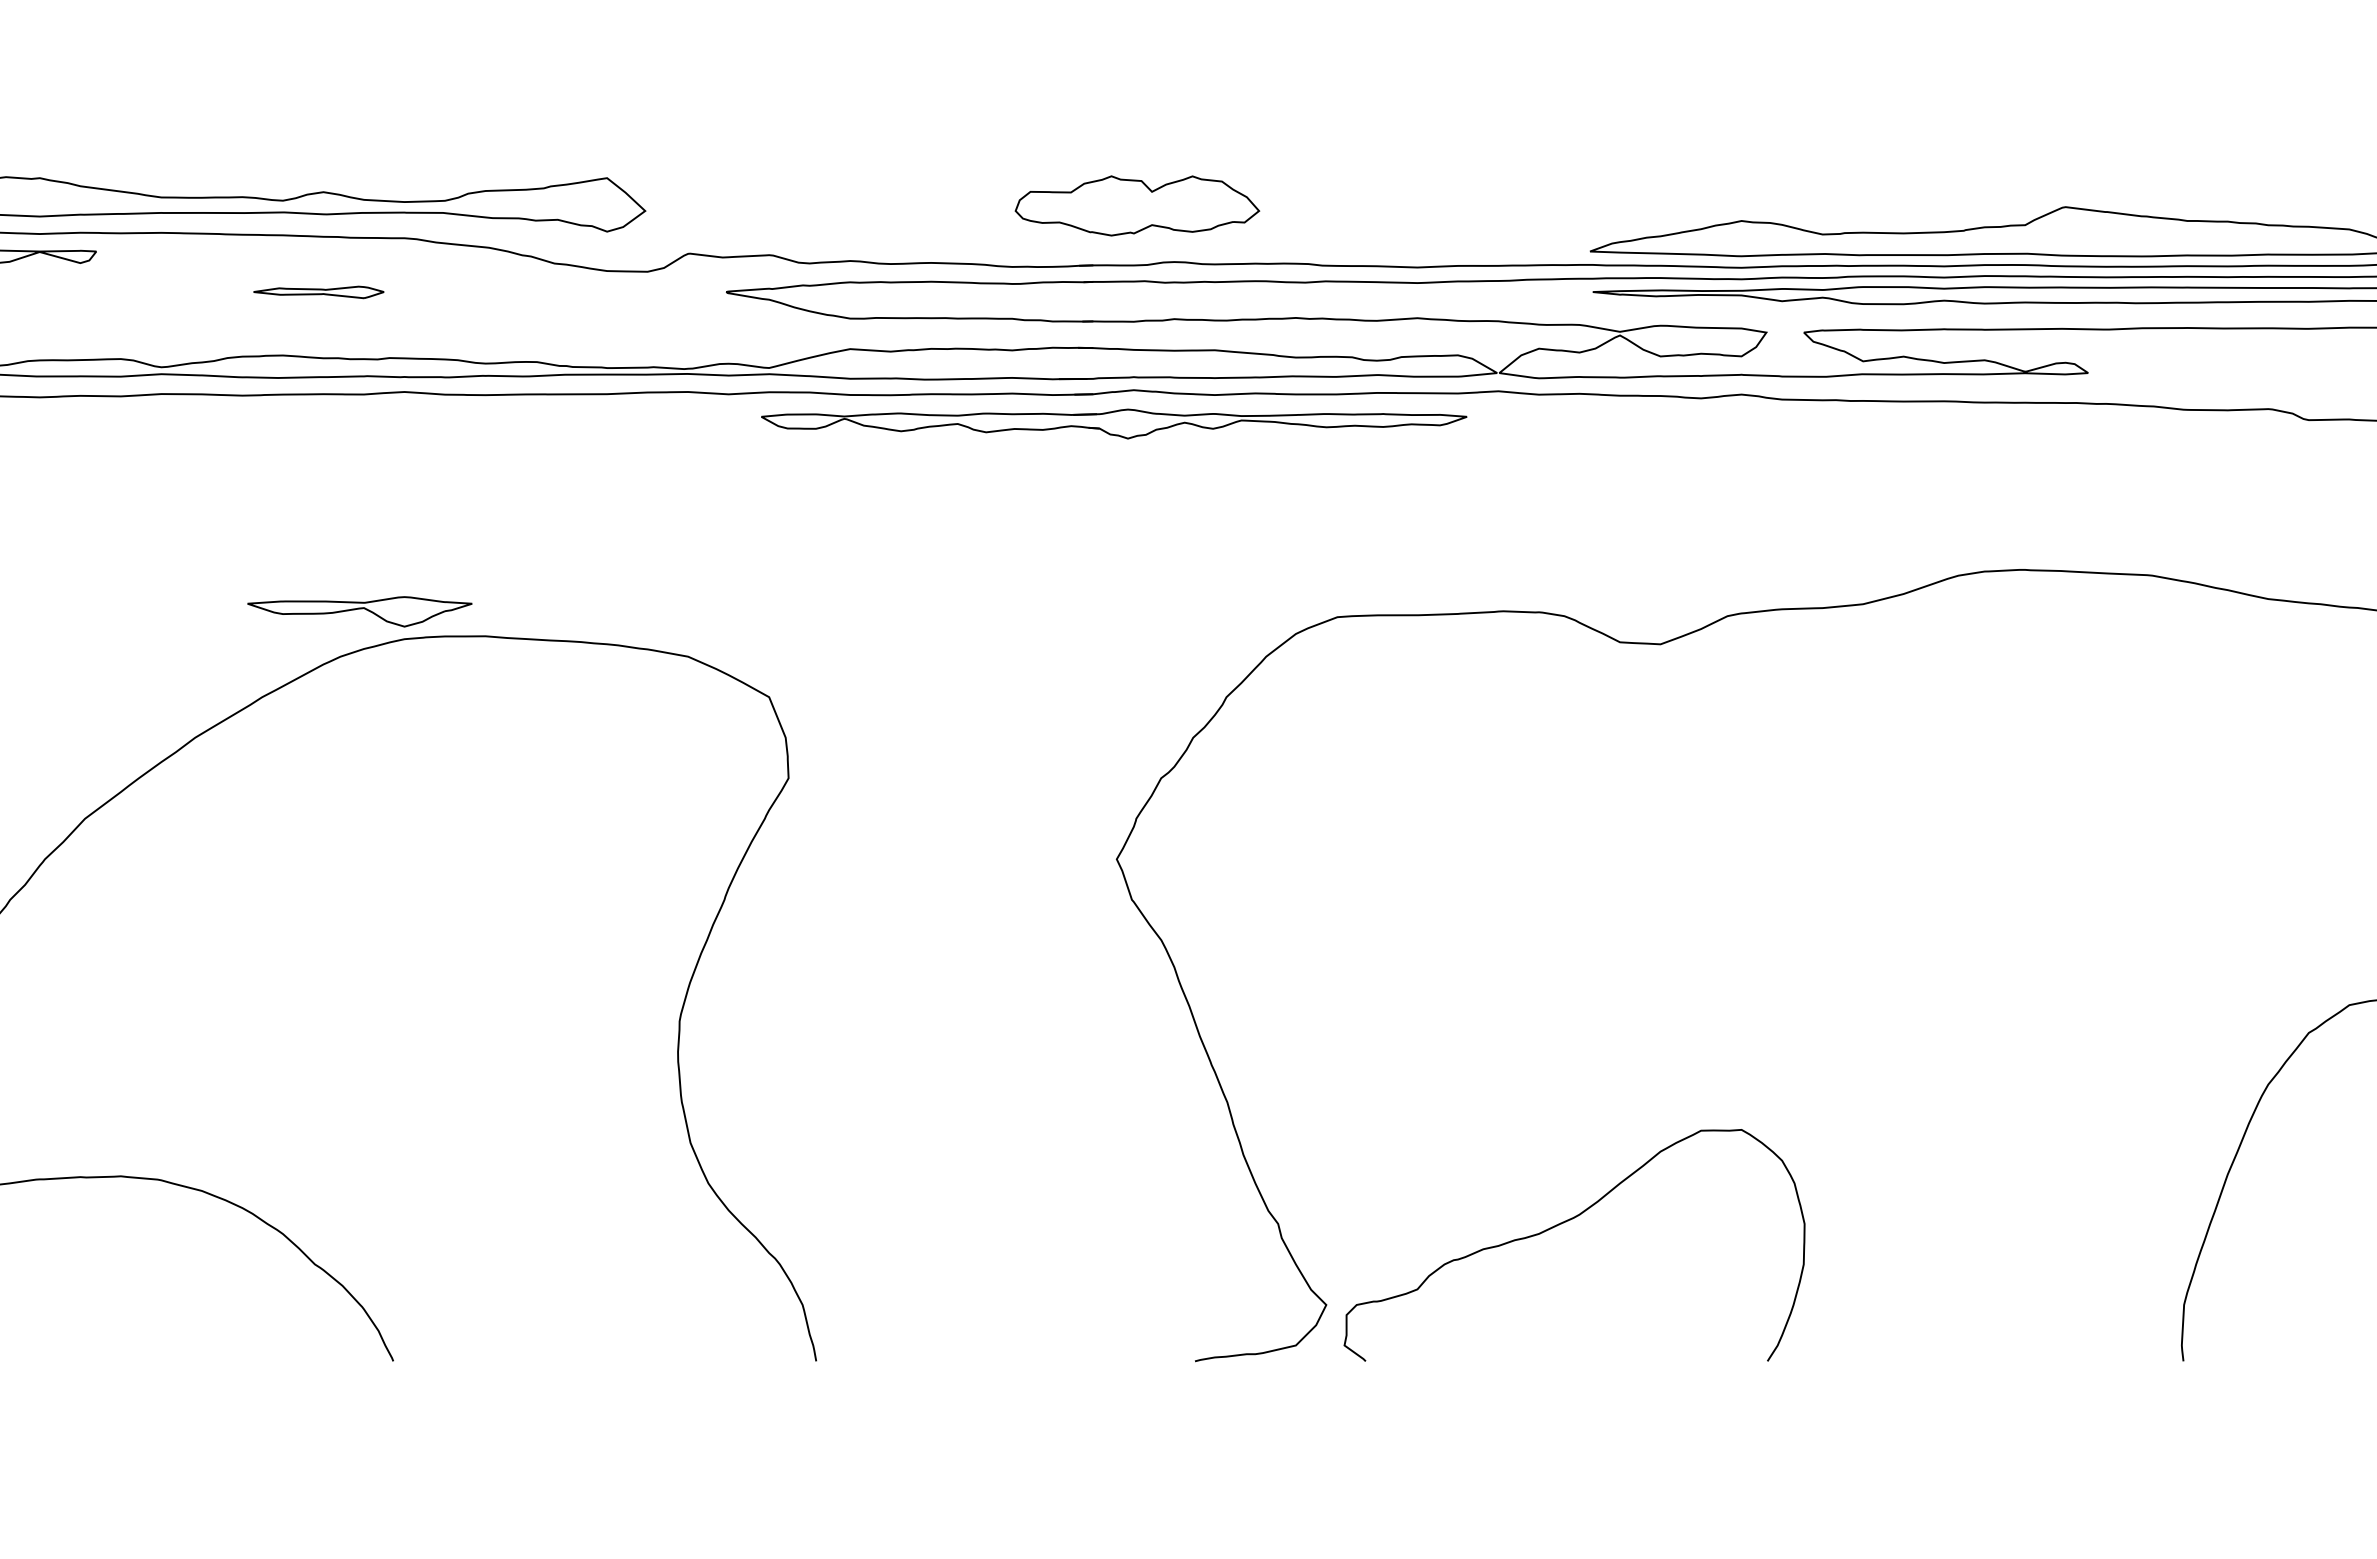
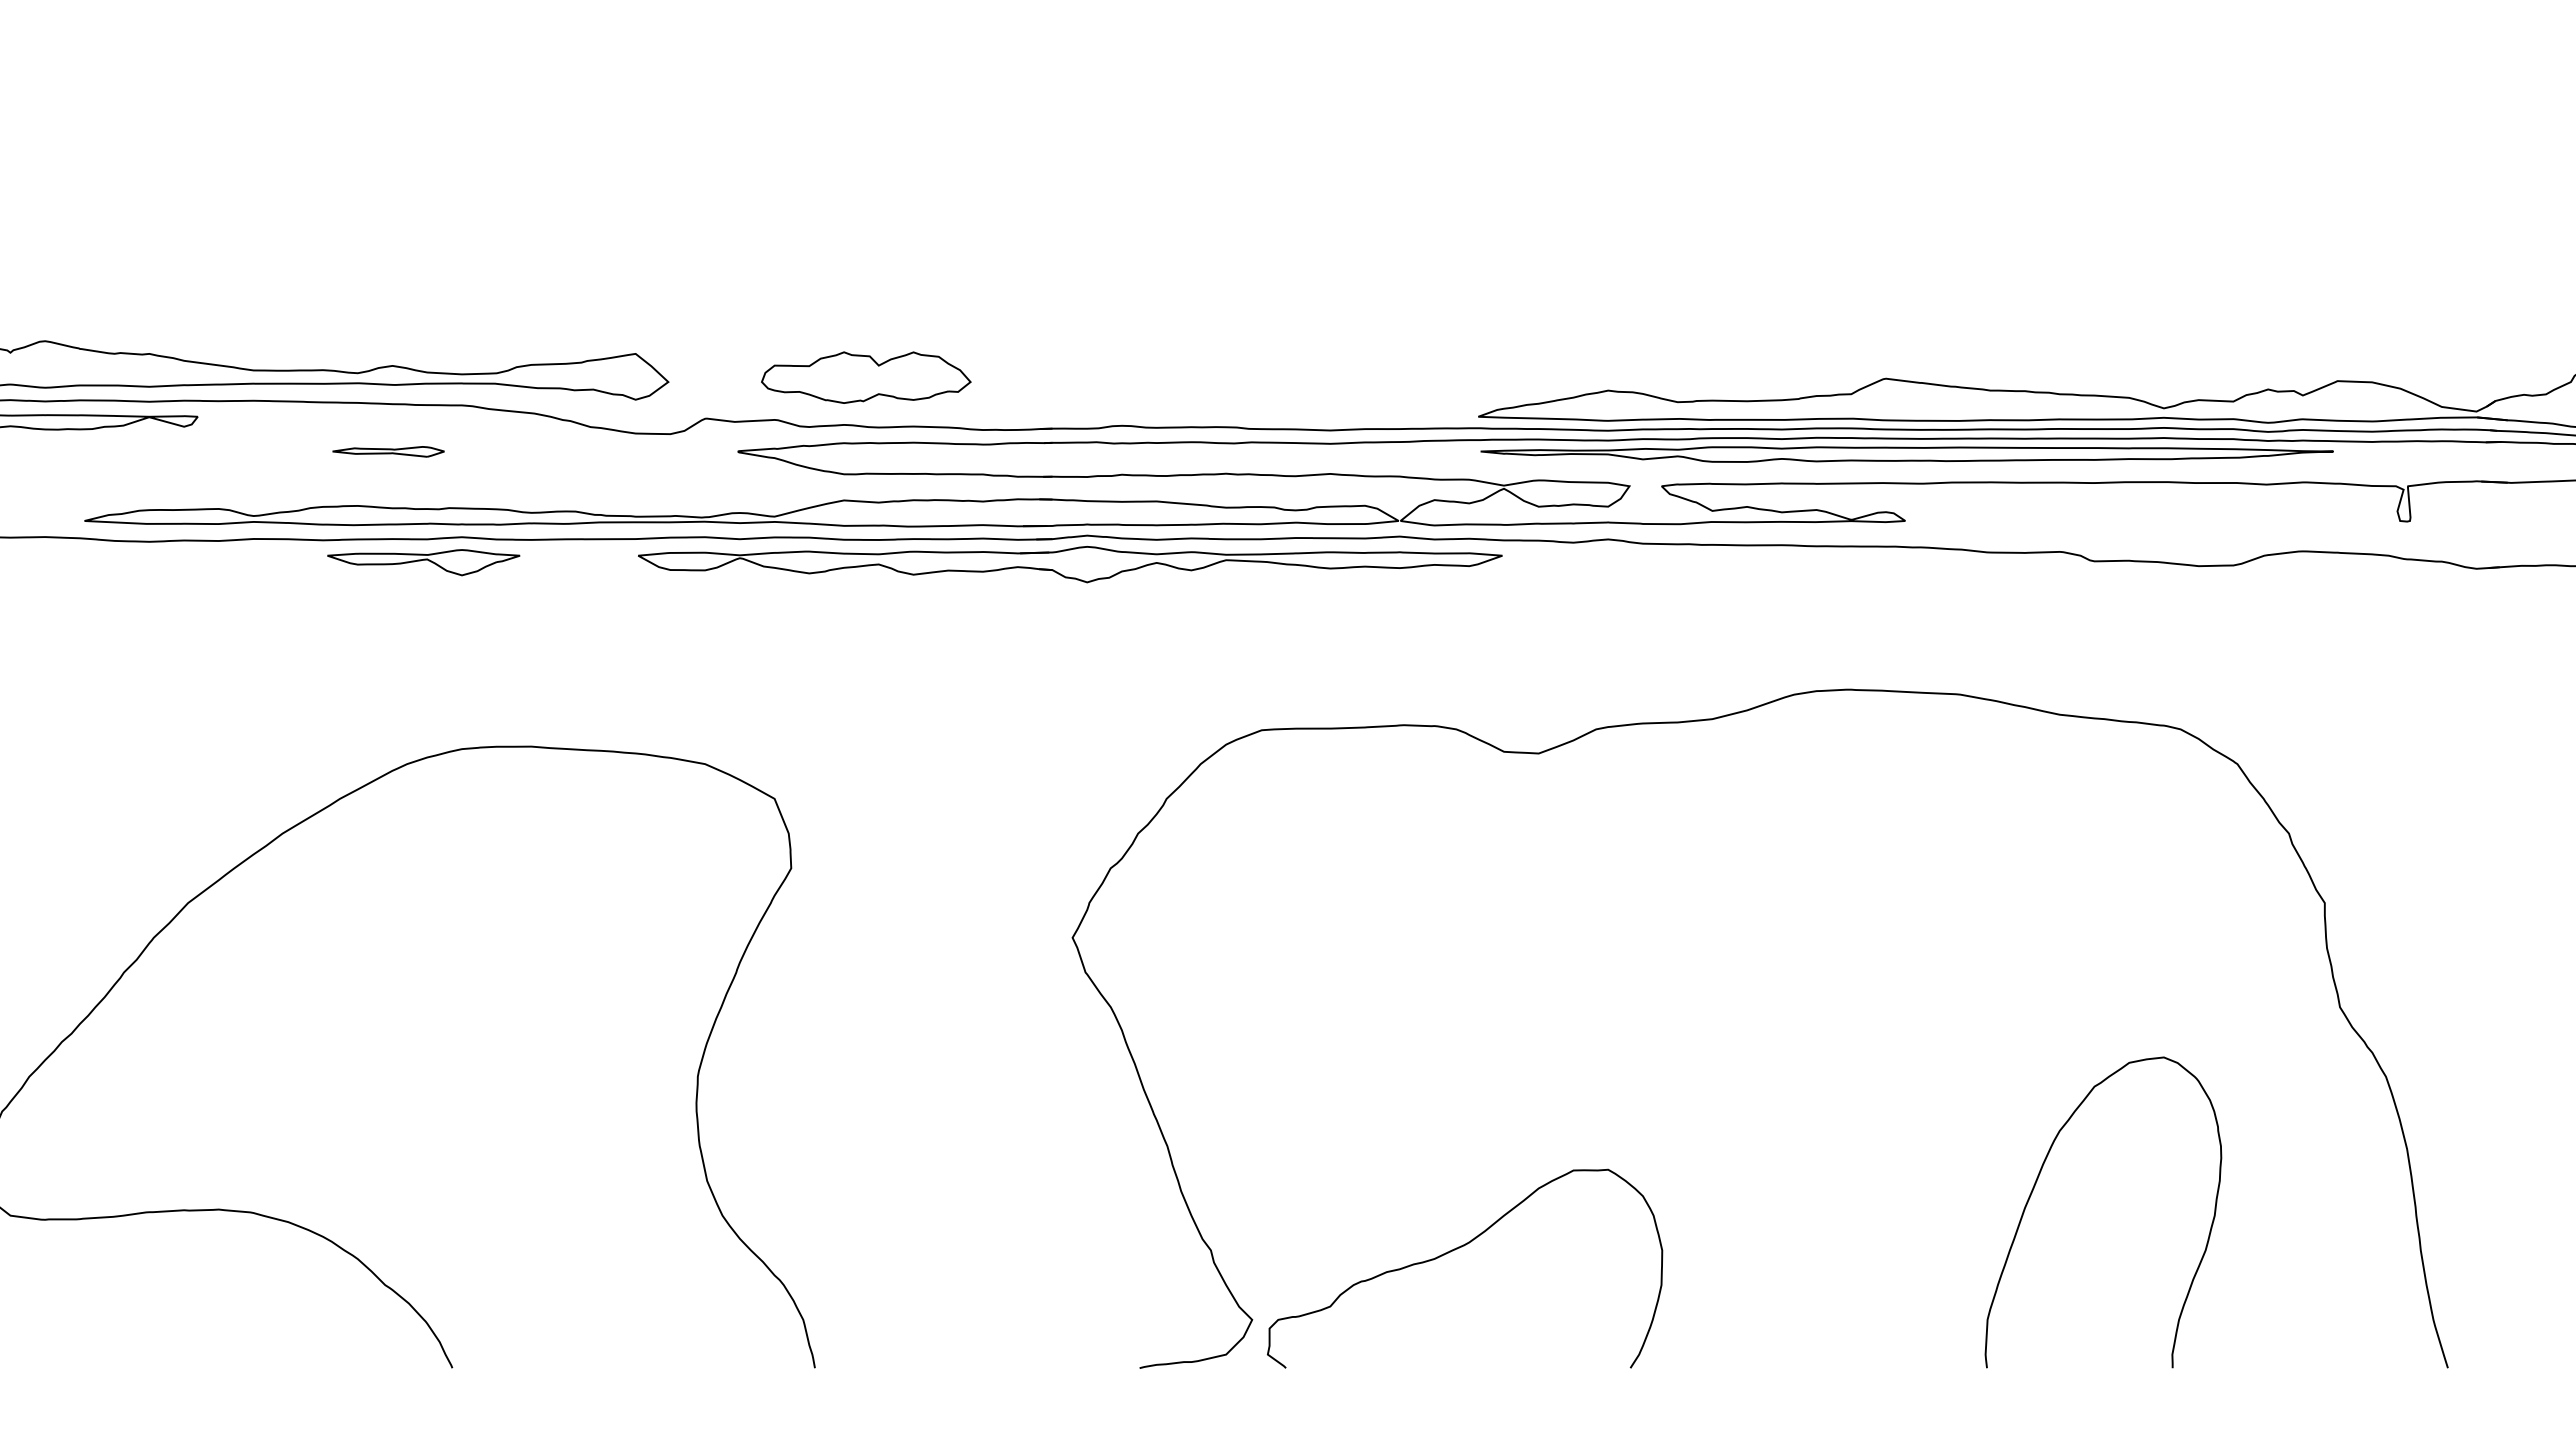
part: (1137, 205) -> (866, 377), moved
part: (1114, 423) -> (1070, 564), size x1.43
part: (359, 611) -> (423, 562), moved

